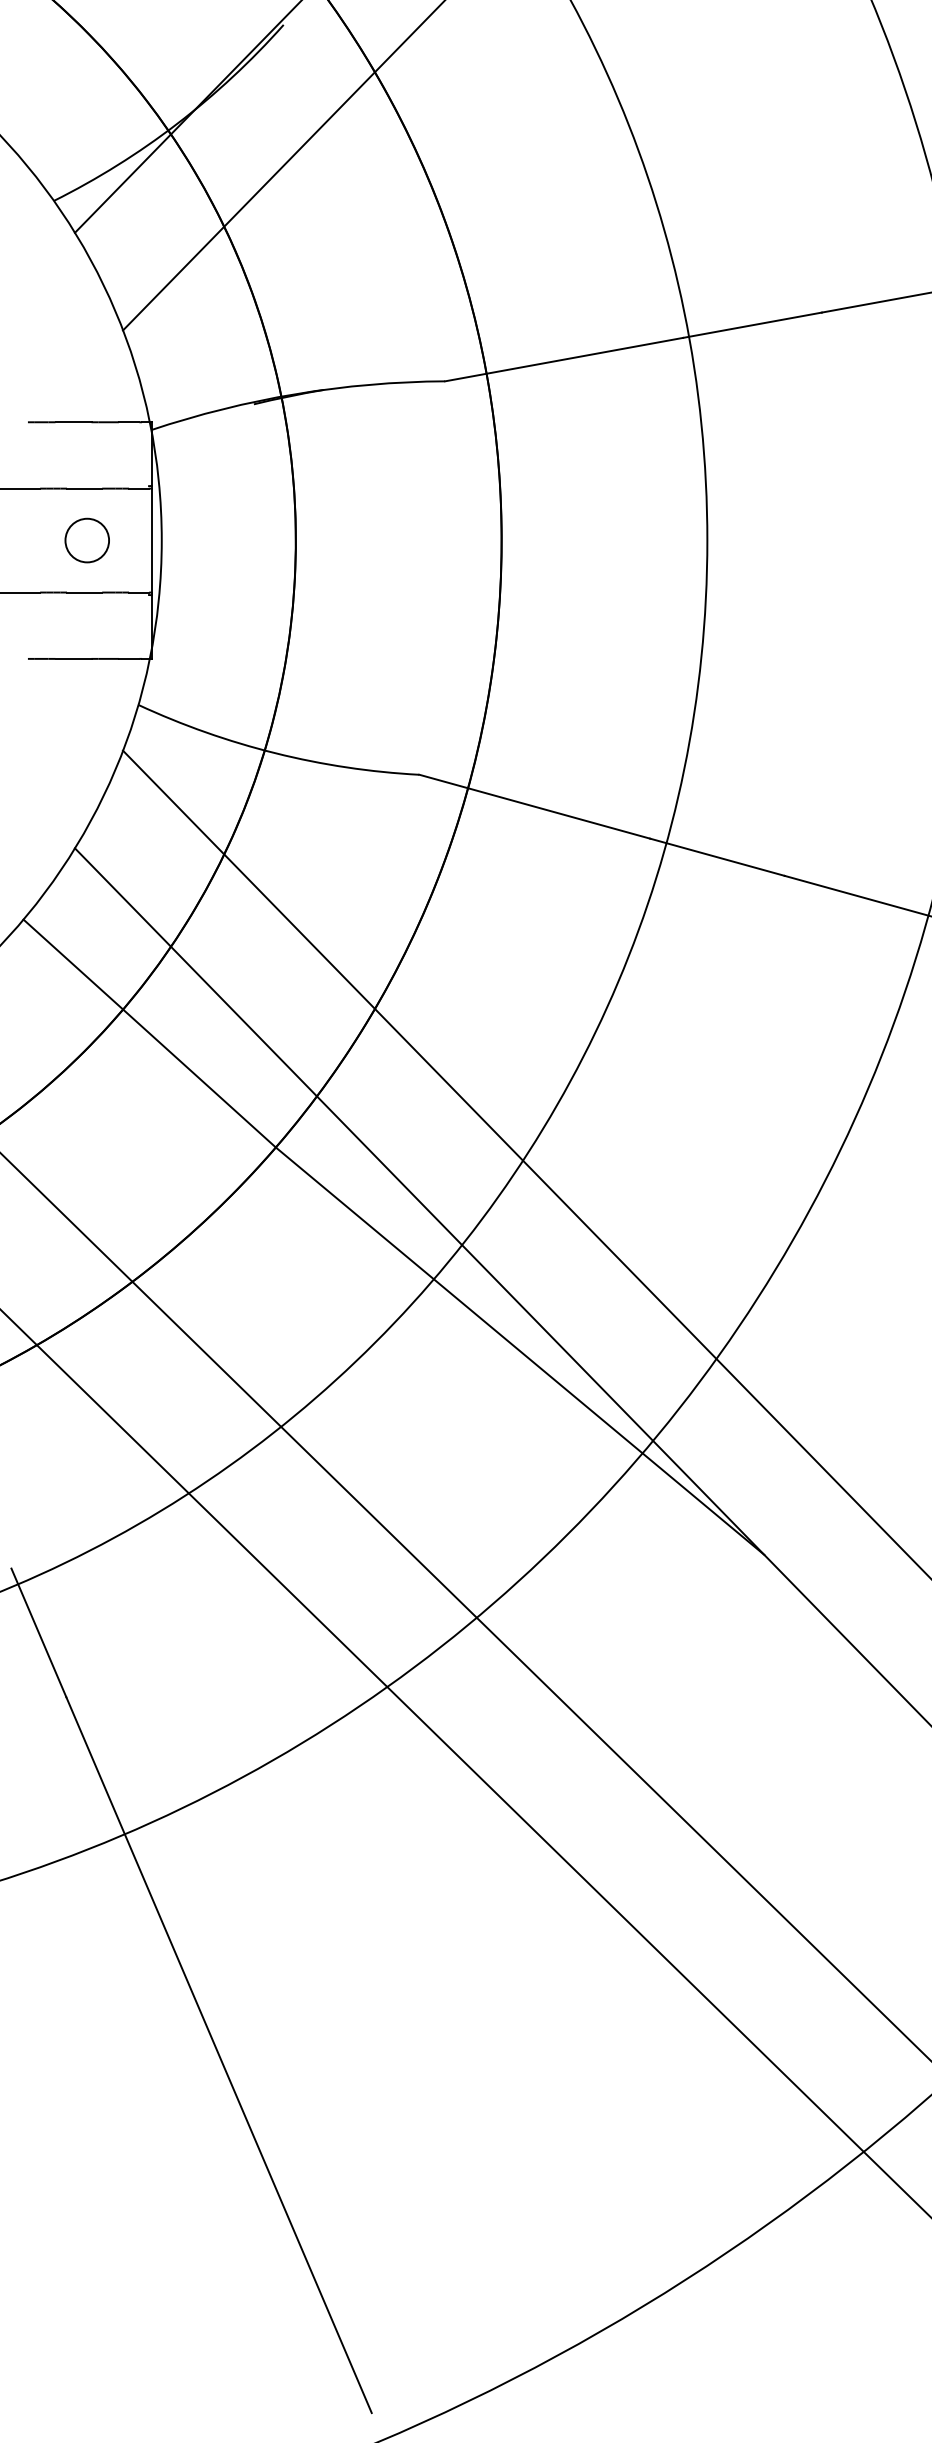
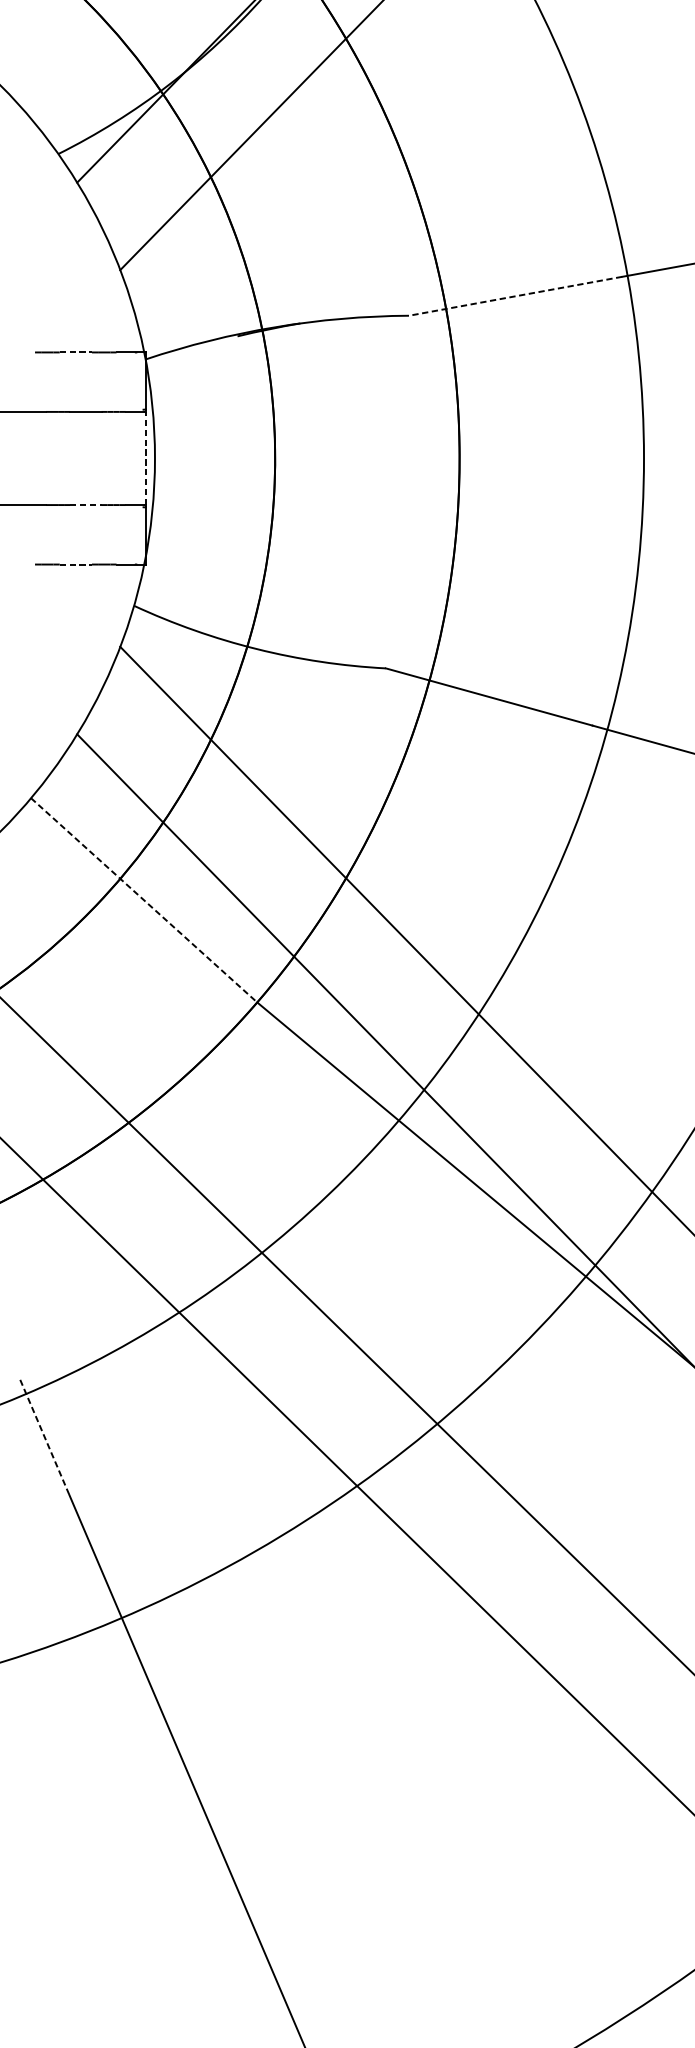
line: (564, 359) -> (515, 296), solid -> dashed
line: (73, 422) -> (75, 352), solid -> dashed
circle: (86, 540) -> (87, 458), removed
line: (151, 540) -> (145, 458), solid -> dashed
line: (84, 592) -> (85, 505), solid -> dashed
line: (73, 658) -> (75, 564), solid -> dashed
line: (150, 1033) -> (144, 900), solid -> dashed
line: (38, 1632) -> (44, 1437), solid -> dashed

